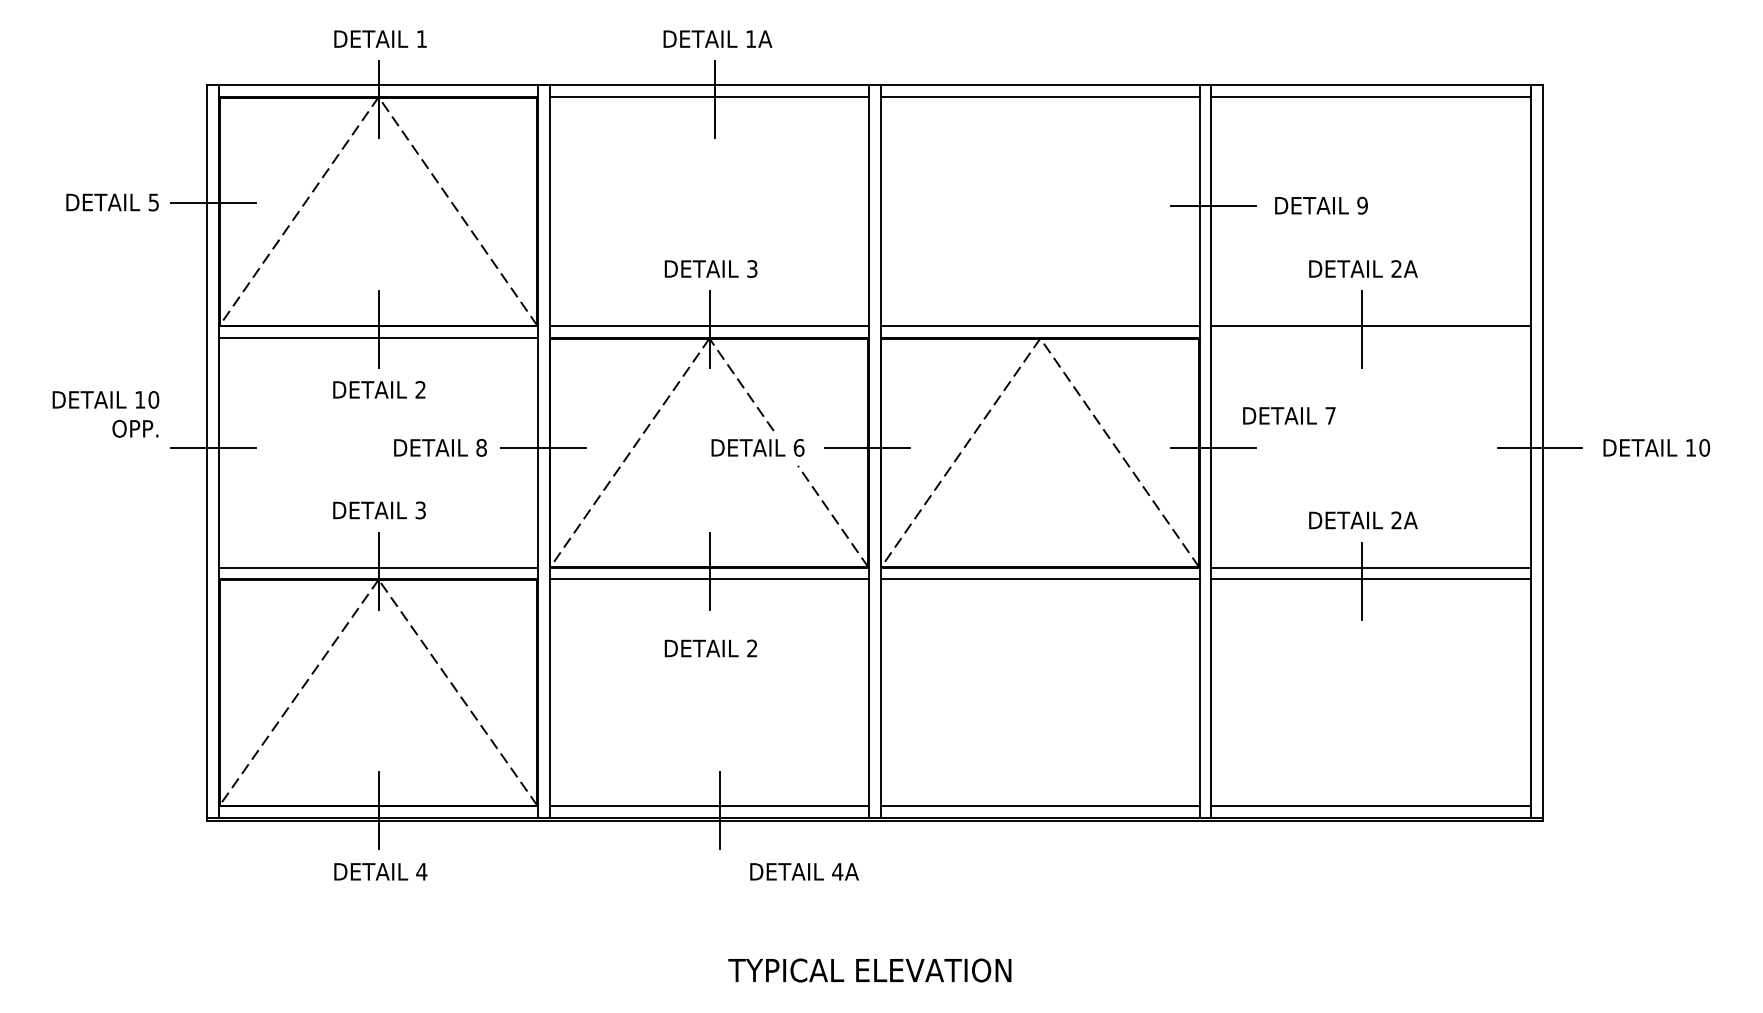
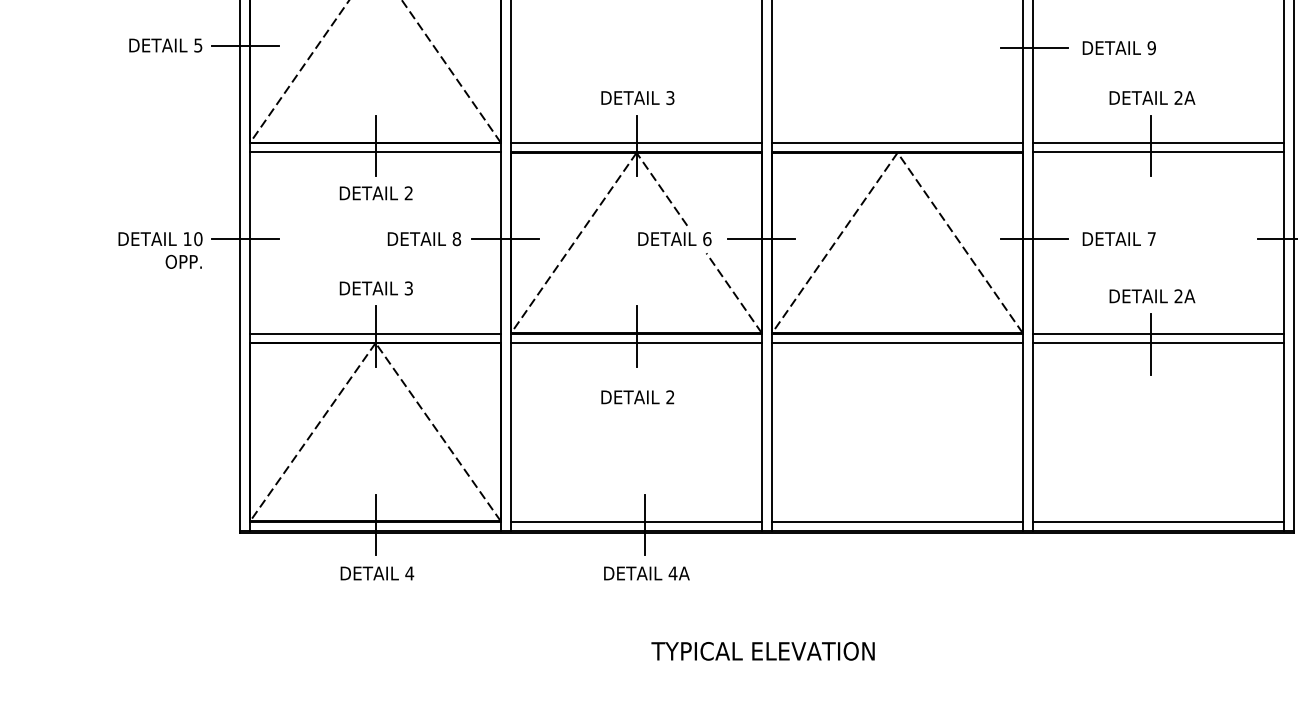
line: (1370, 338) -> (1158, 152), added
text: (105, 414) -> (160, 250), moved
text: (1289, 415) -> (1119, 238), moved
text: (804, 871) -> (646, 573), moved

